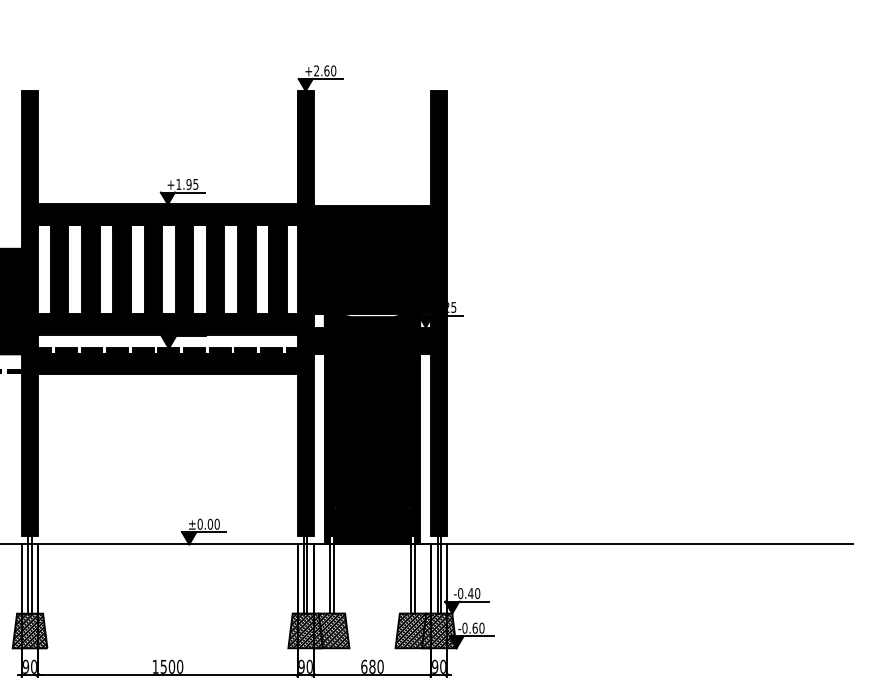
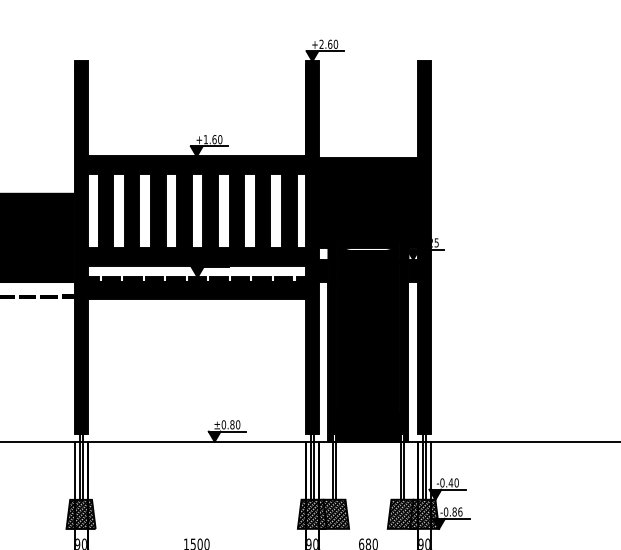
text: (192, 184) -> (217, 139), +1.95 -> +1.60
text: (210, 524) -> (232, 424), ±0.00 -> ±0.80
text: (478, 627) -> (457, 511), -0.60 -> -0.86

